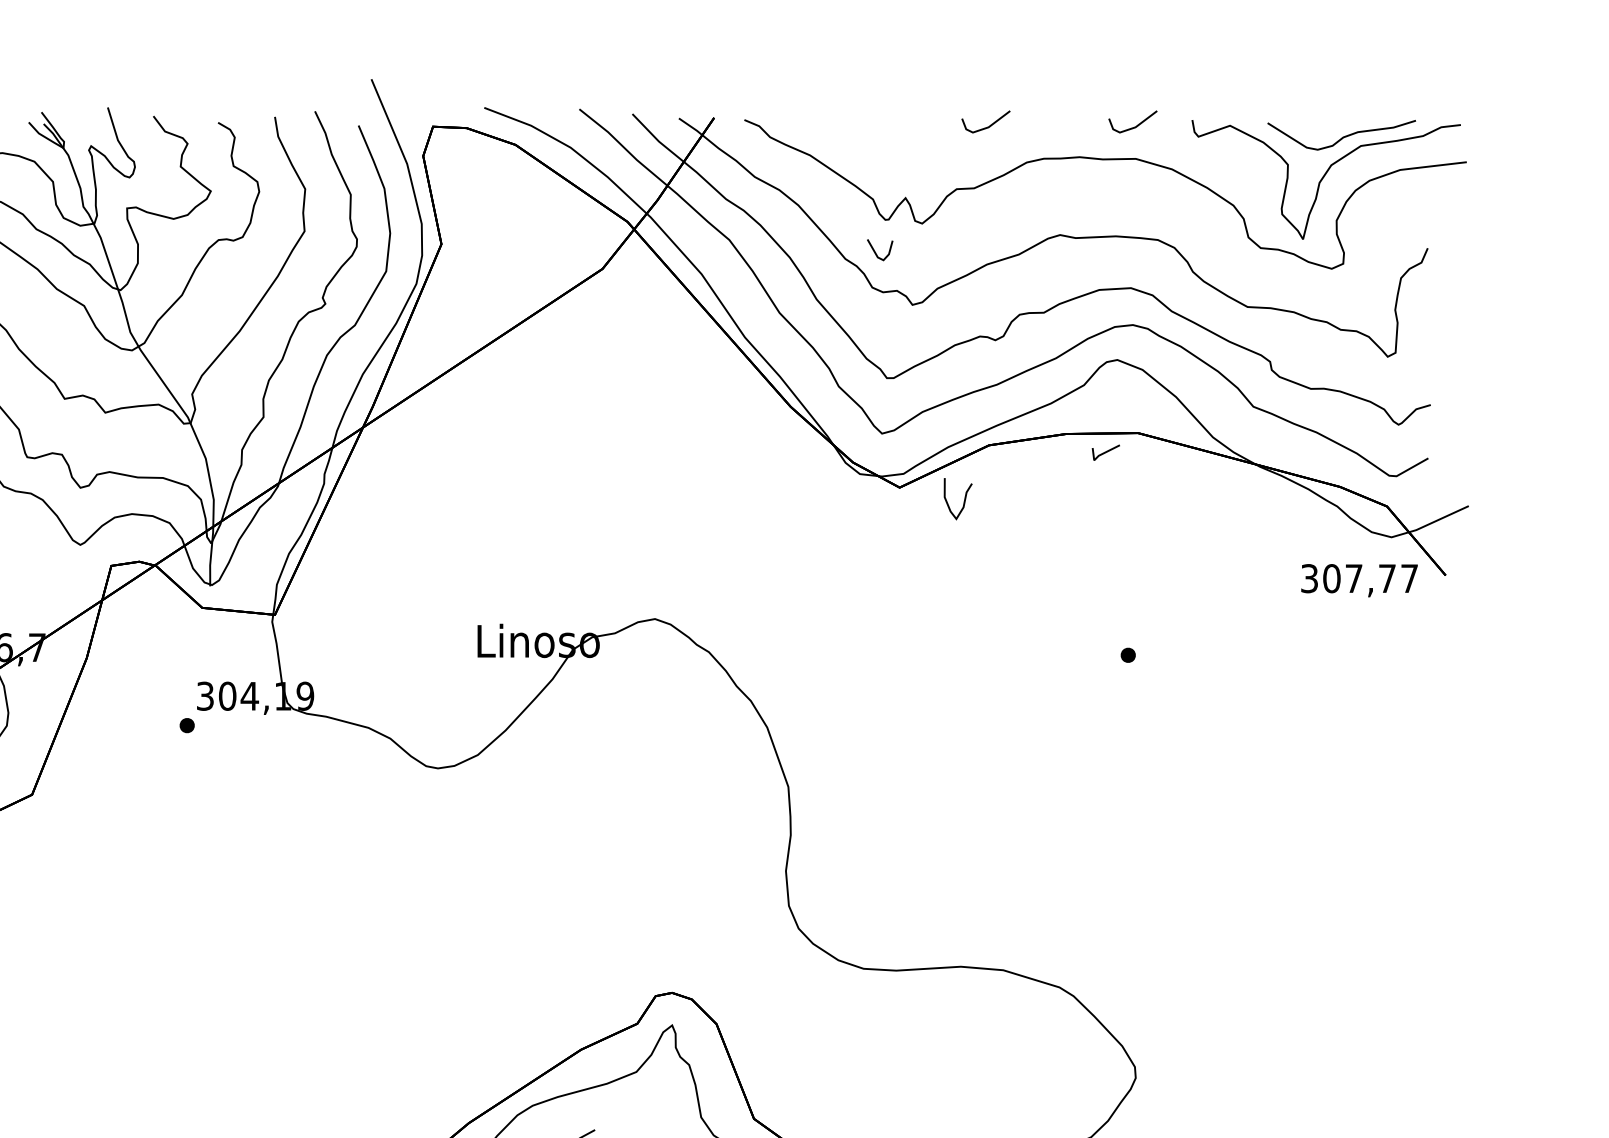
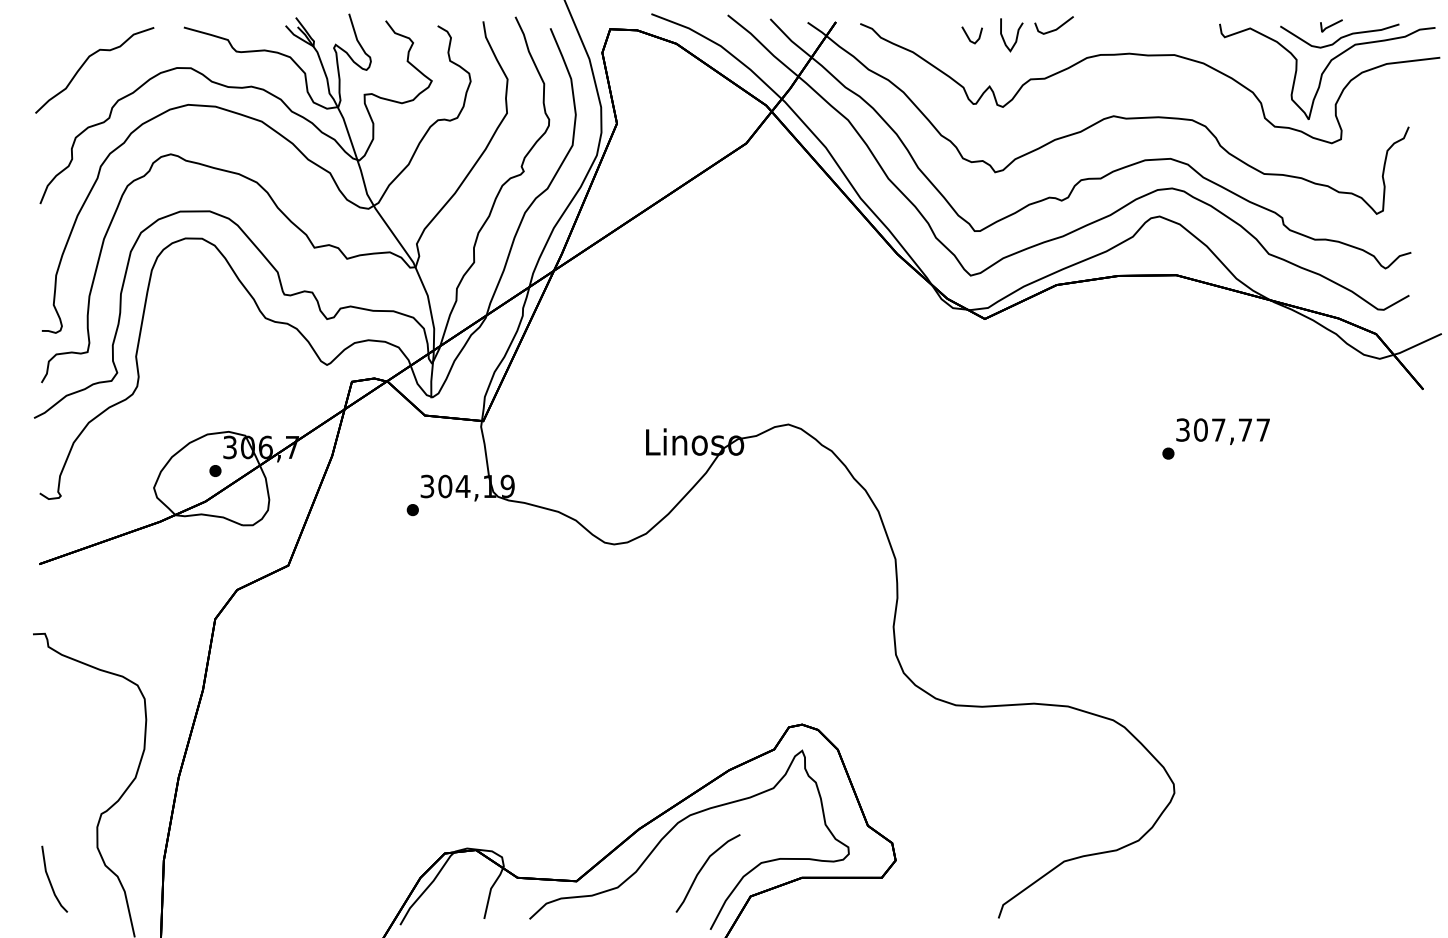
line: (1132, 127) -> (1171, 29), removed
line: (876, 252) -> (969, 37), moved
line: (1105, 452) -> (1331, 25), moved
curve: (963, 499) -> (1016, 35), moved
text: (1358, 580) -> (1222, 431), moved

